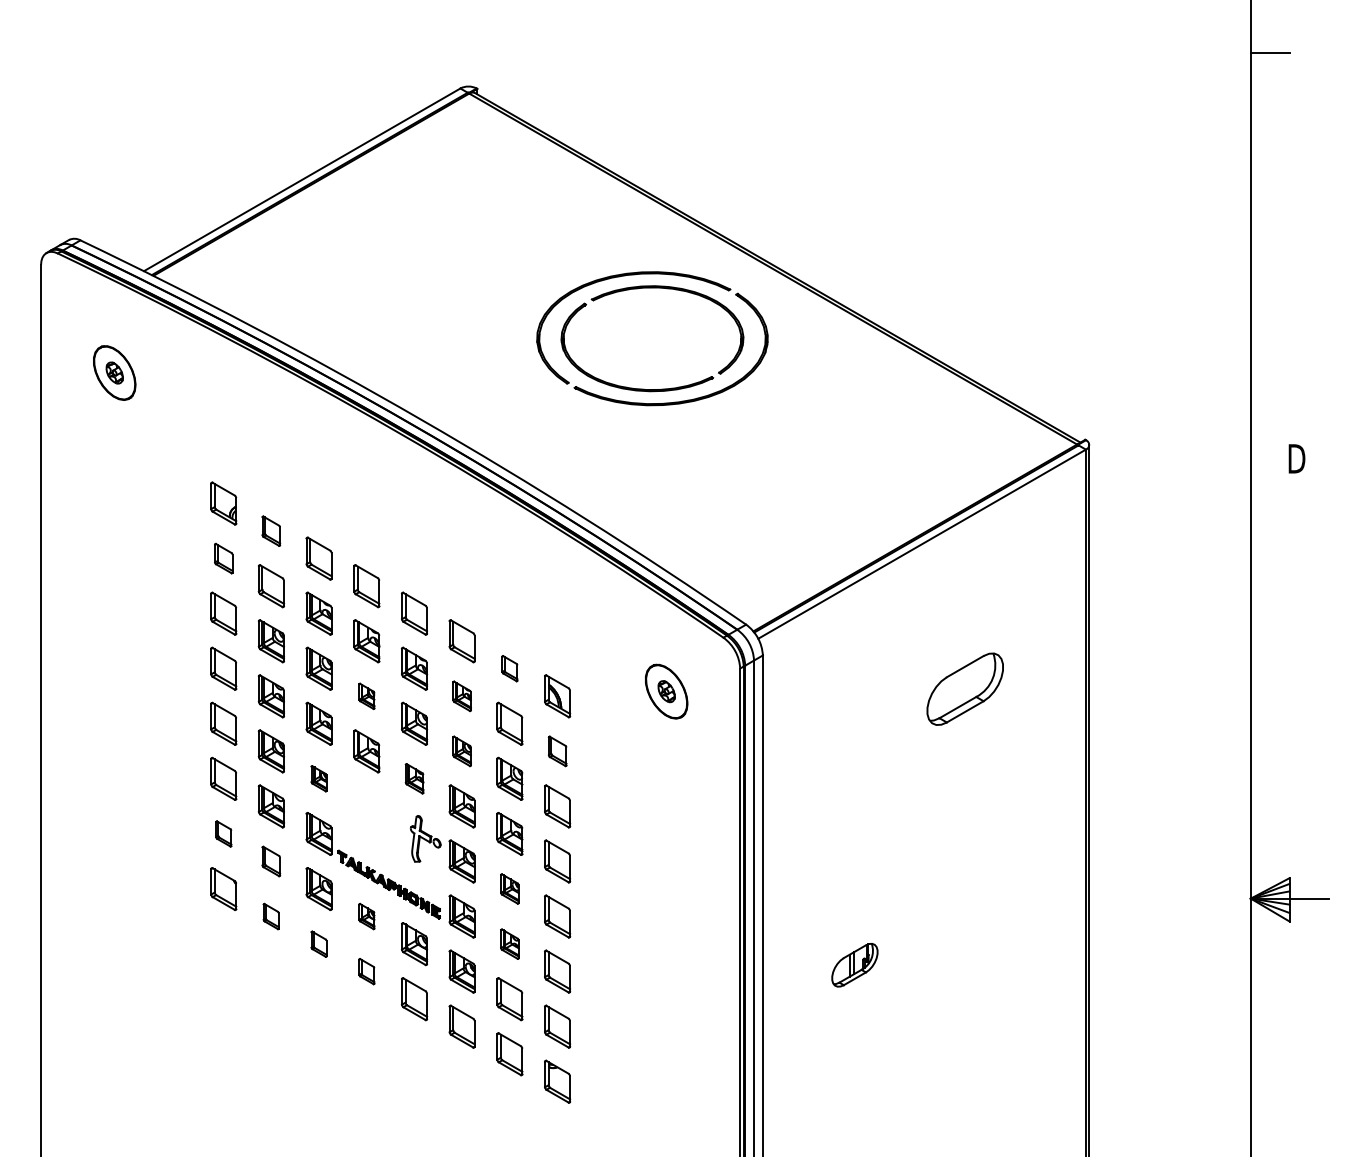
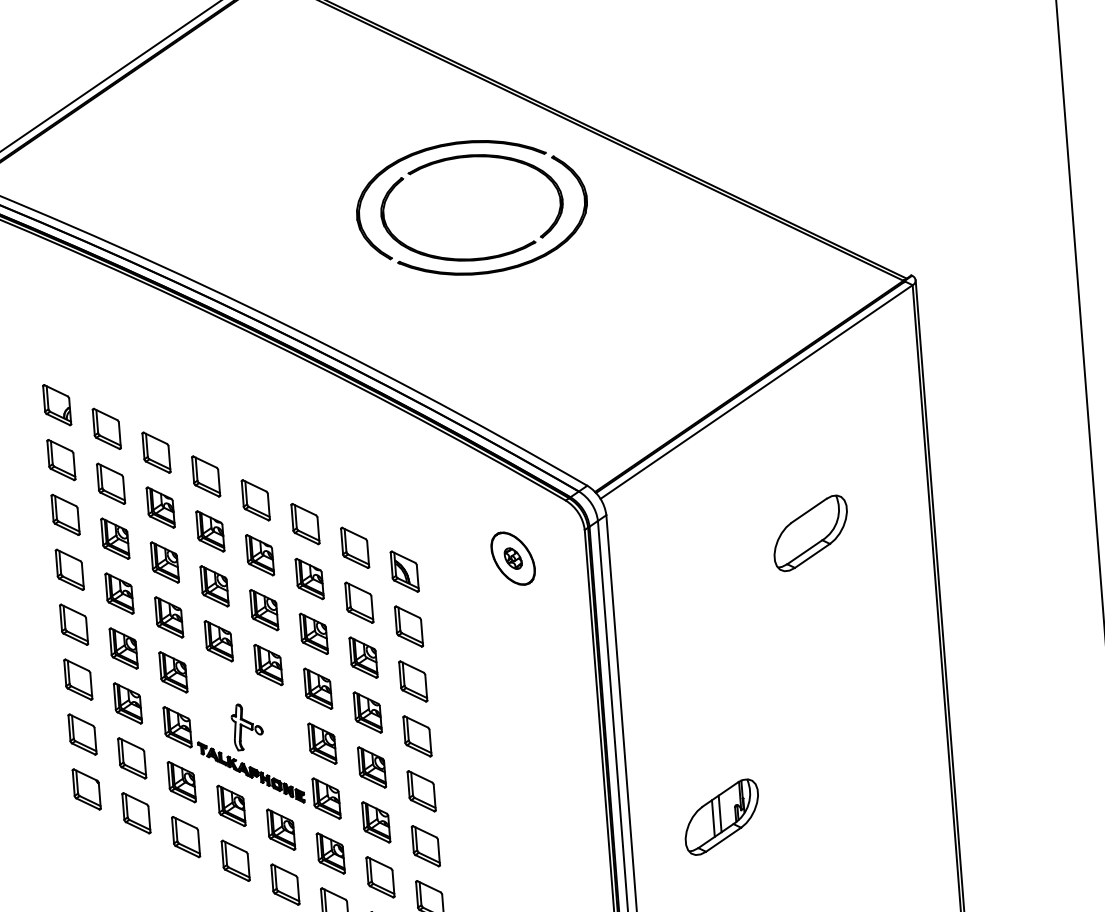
part: (270, 531) -> (105, 429), size x1.43
part: (223, 558) -> (61, 459), size x1.43
part: (509, 668) -> (354, 547), size x1.67
part: (366, 696) -> (214, 586), size x1.67
part: (461, 696) -> (309, 579), size x1.43
part: (461, 751) -> (313, 634), size x1.43
part: (557, 751) -> (408, 626), size x1.43
part: (318, 778) -> (172, 671), size x1.67
part: (414, 778) -> (268, 664), size x1.43
part: (223, 833) -> (82, 734), size x1.67
part: (425, 838) -> (247, 726), moved
part: (270, 861) -> (131, 758), size x1.43
part: (509, 888) -> (371, 767), size x1.43
part: (270, 916) -> (135, 813), size x1.67
part: (366, 916) -> (231, 805), size x1.67
part: (318, 944) -> (185, 837), size x1.67
part: (509, 944) -> (375, 822), size x1.43
part: (854, 964) -> (721, 816), size x1.67
part: (366, 971) -> (235, 860), size x1.67

